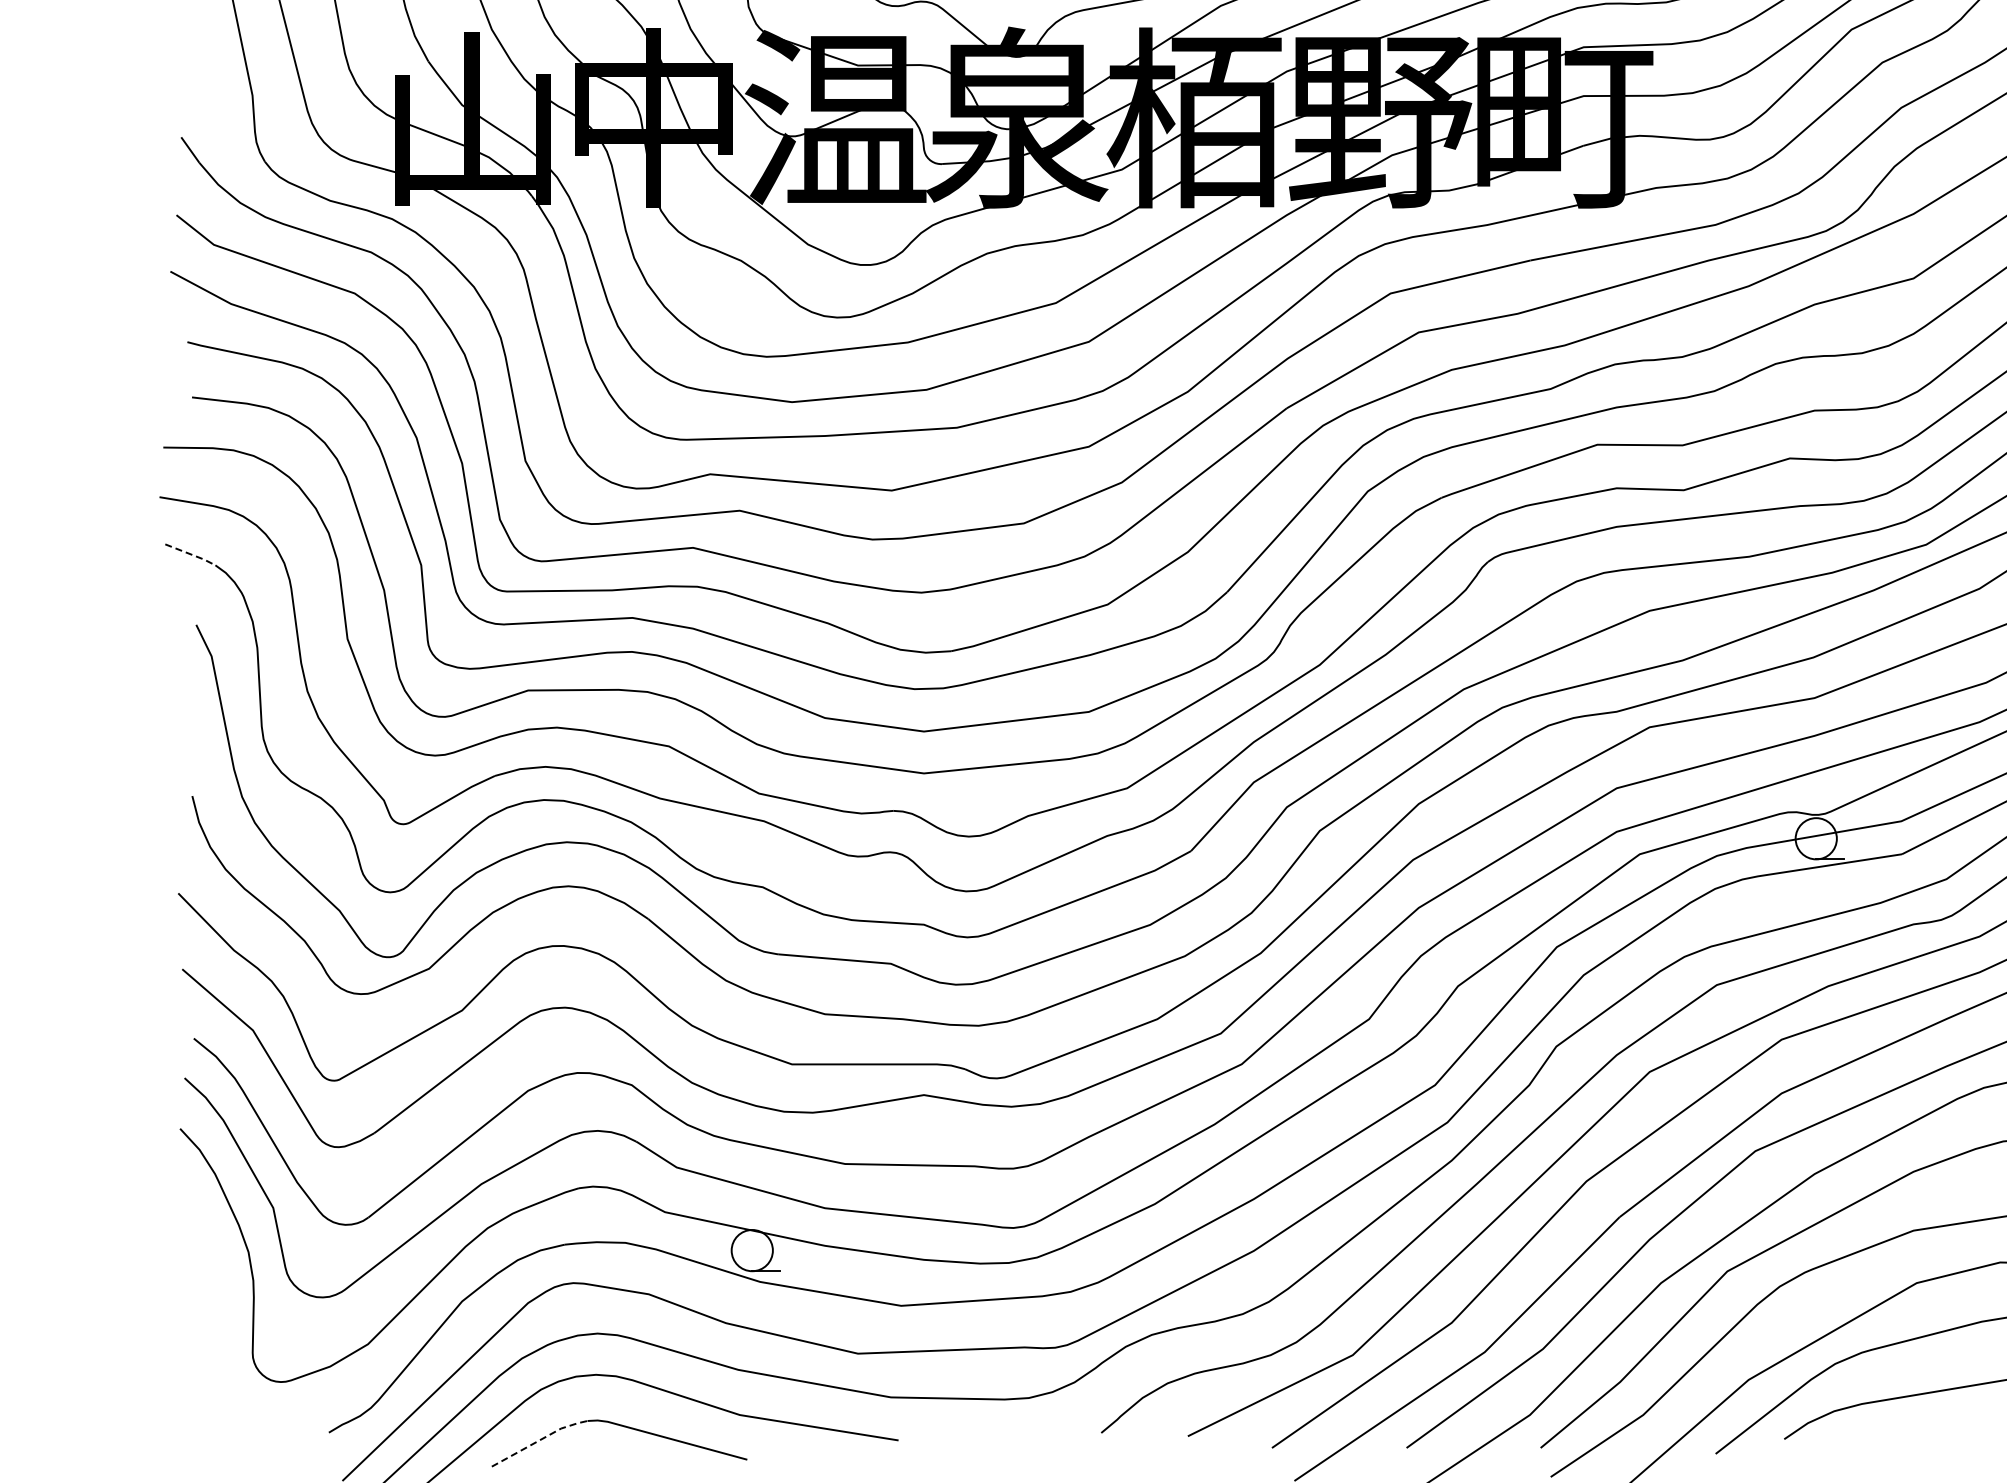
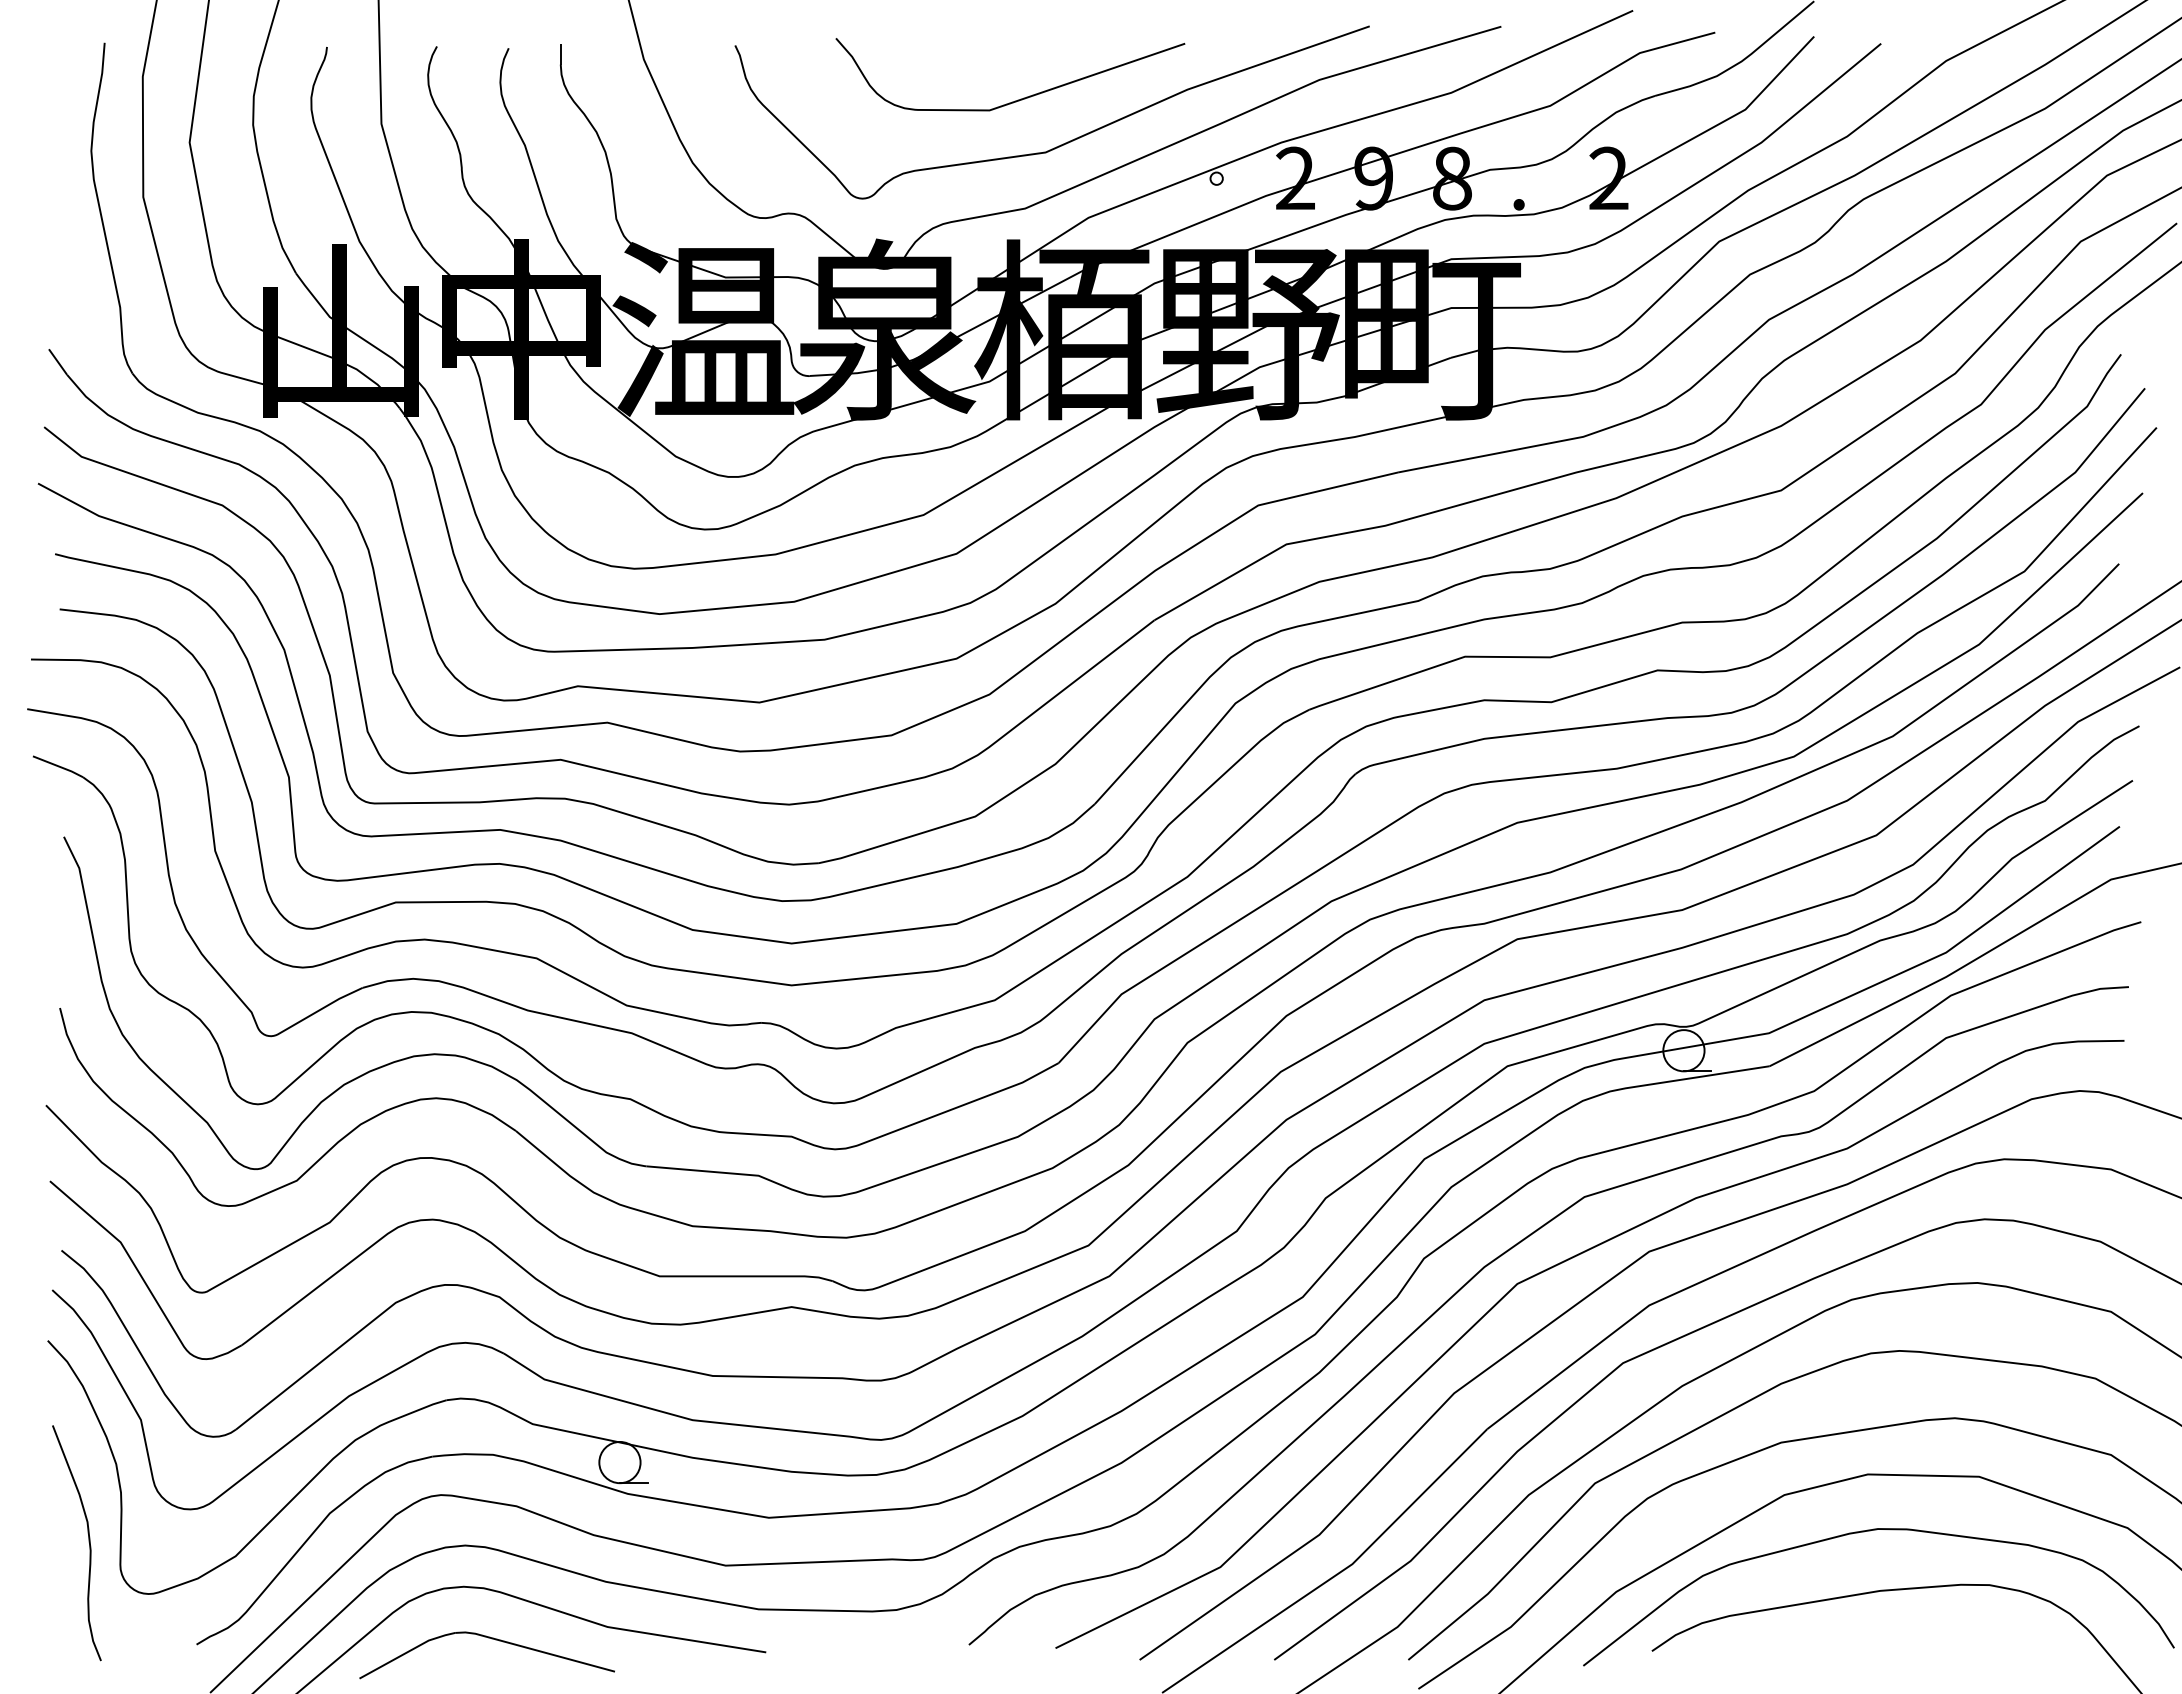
line: (190, 554) -> (58, 766), dashed -> solid
curve: (220, 1330) -> (88, 1542), added
line: (540, 1439) -> (408, 1651), dashed -> solid

